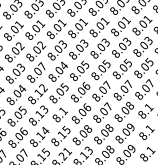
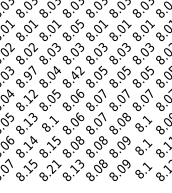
text: (83, 21) -> (79, 23), 8.01 -> 8.05
text: (83, 66) -> (77, 72), 8.05 -> 8.42
text: (37, 72) -> (27, 76), 8.07 -> 8.97

